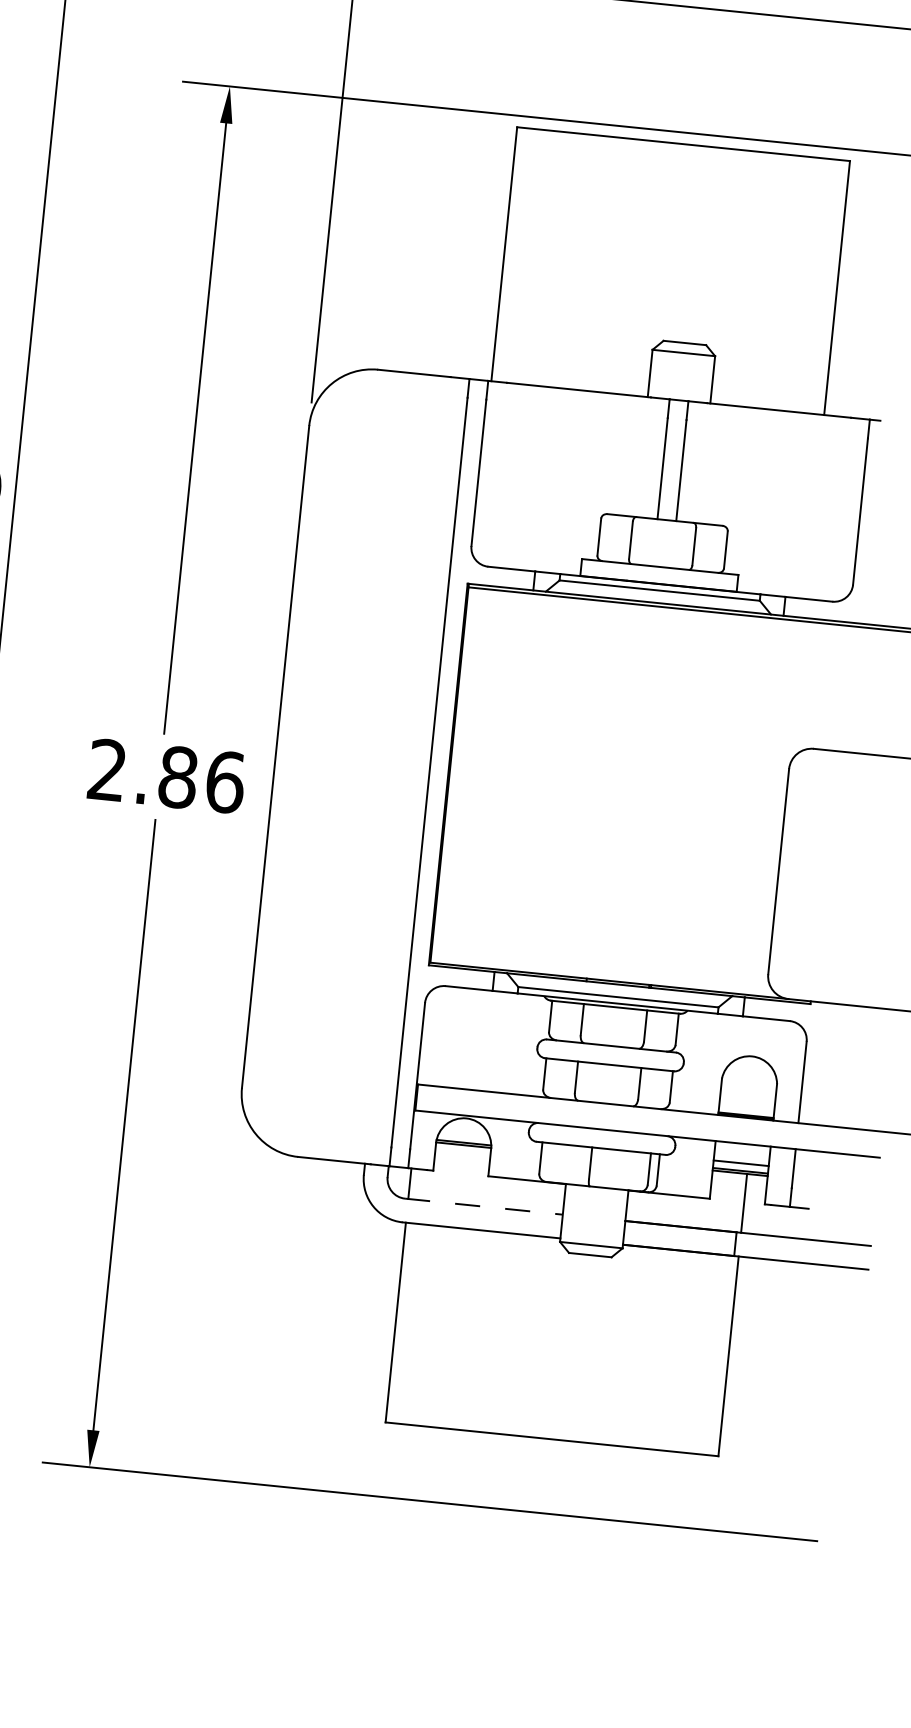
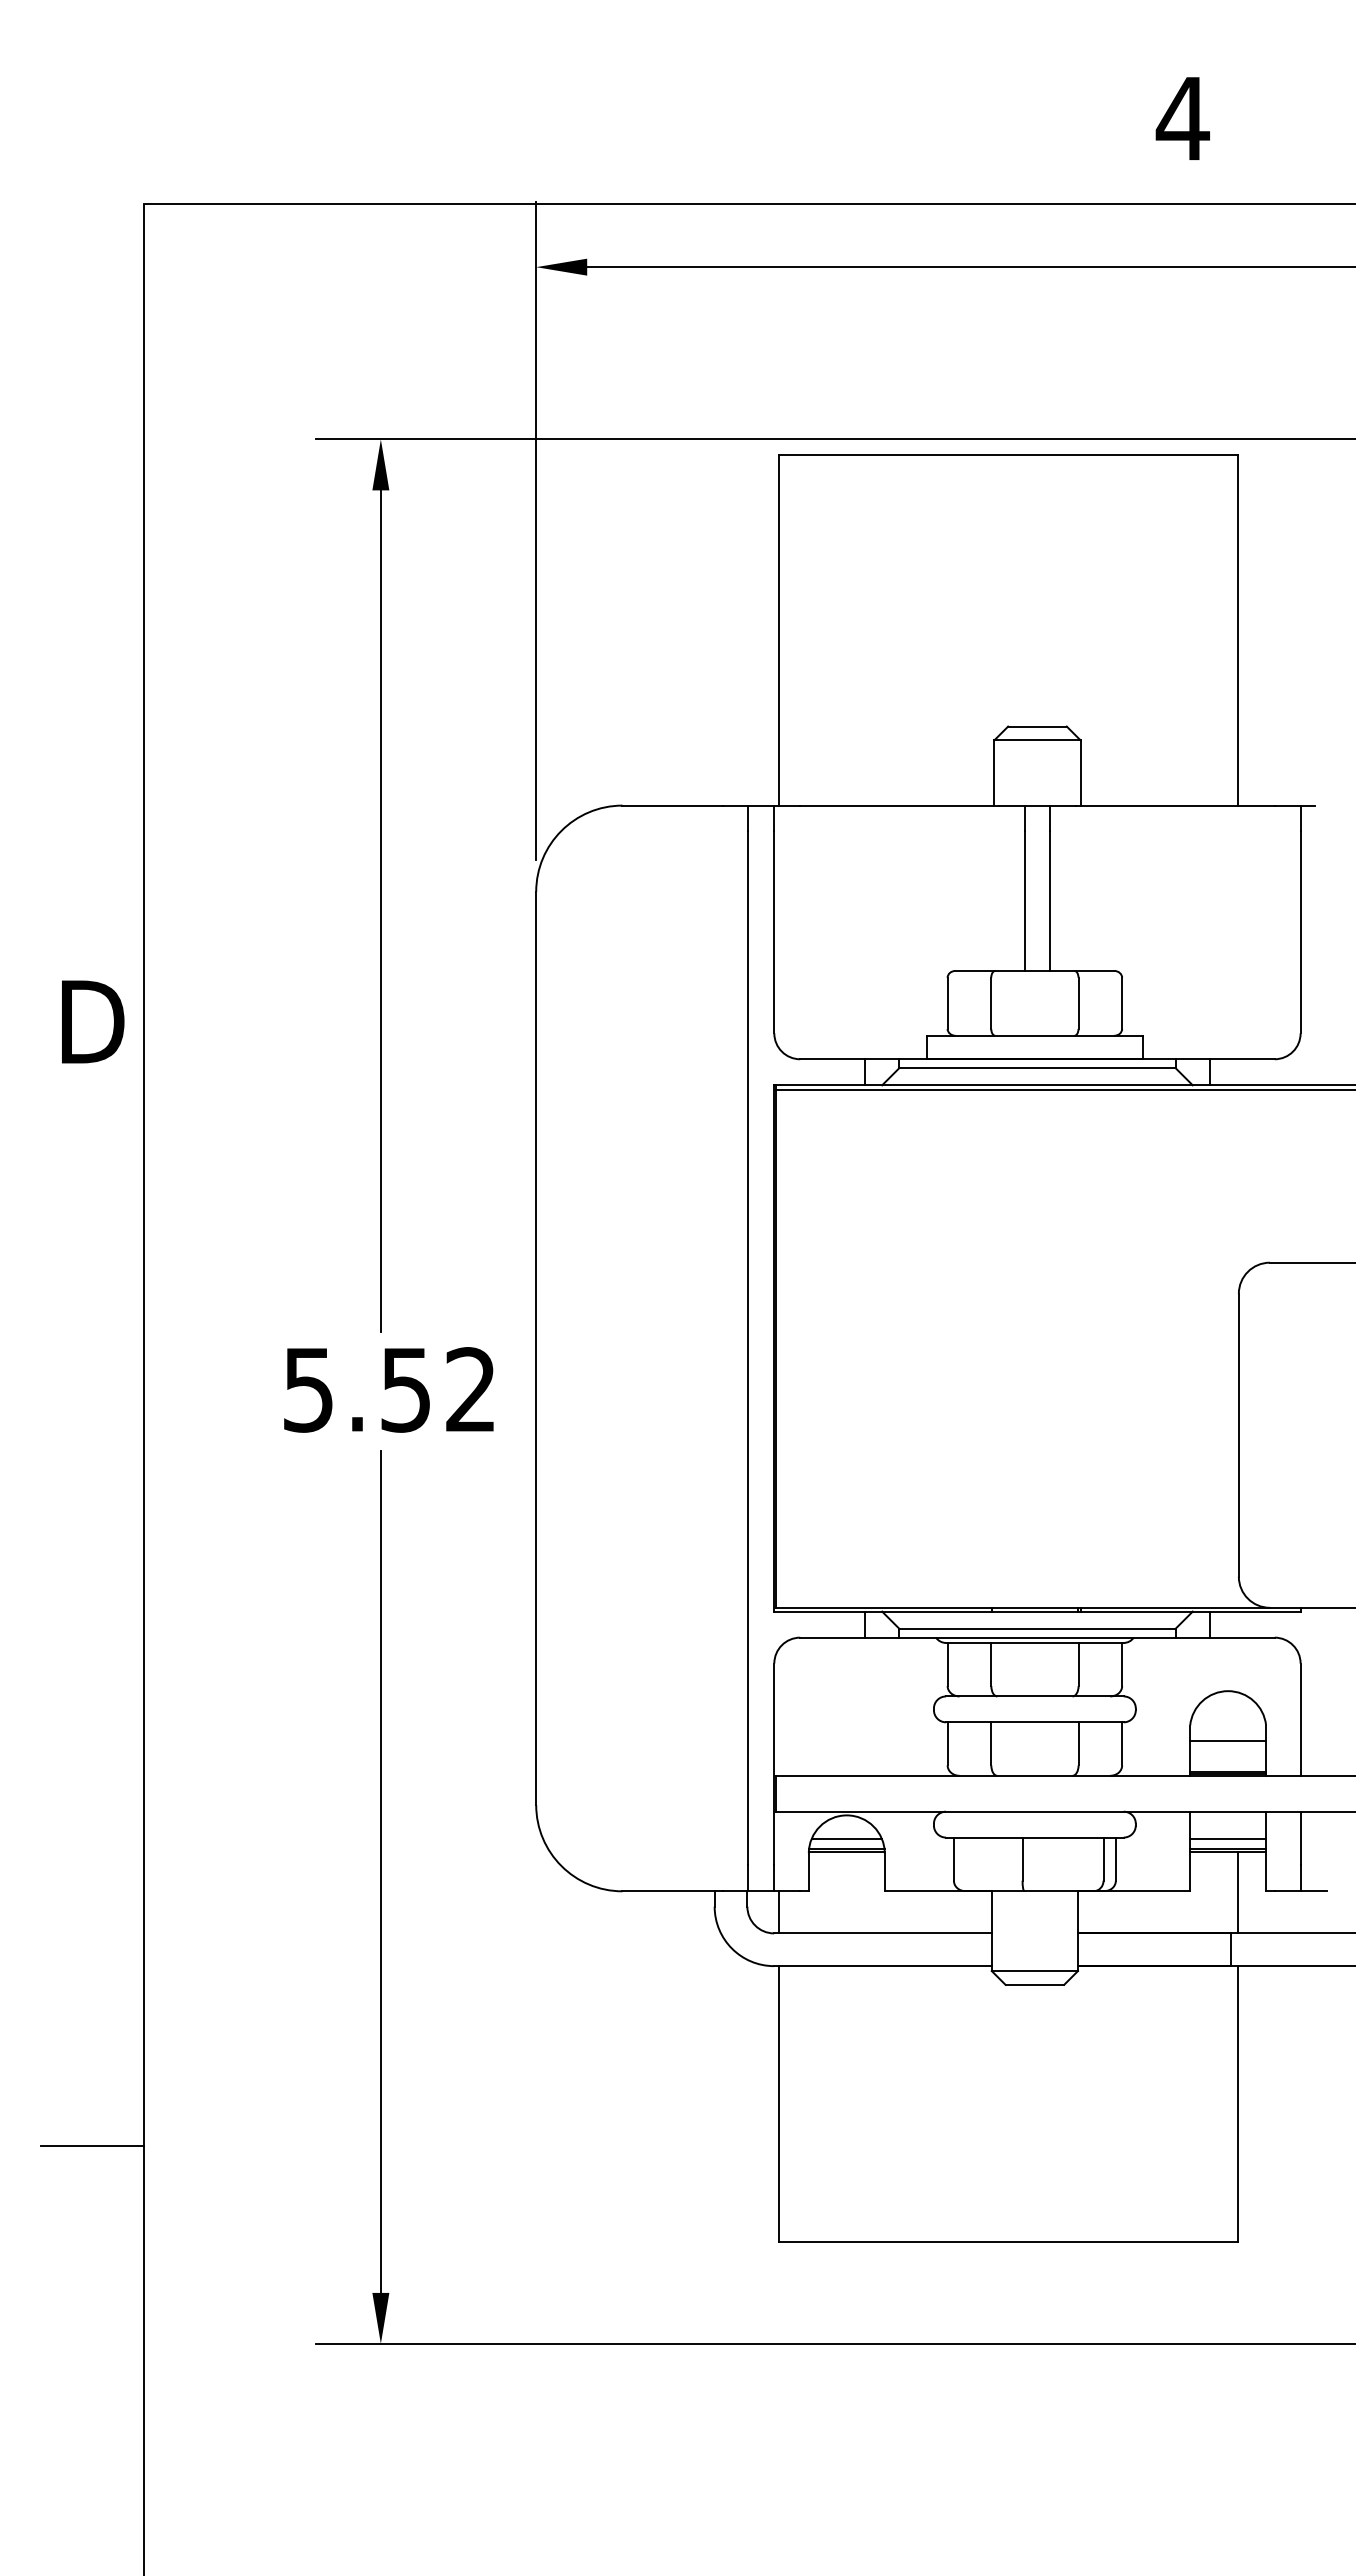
text: (166, 776) -> (390, 1389), 2.86 -> 5.52
line: (748, 1092) -> (1228, 1740), added
line: (464, 1135) -> (846, 1838), added
line: (483, 1206) -> (882, 1933), dashed -> solid

